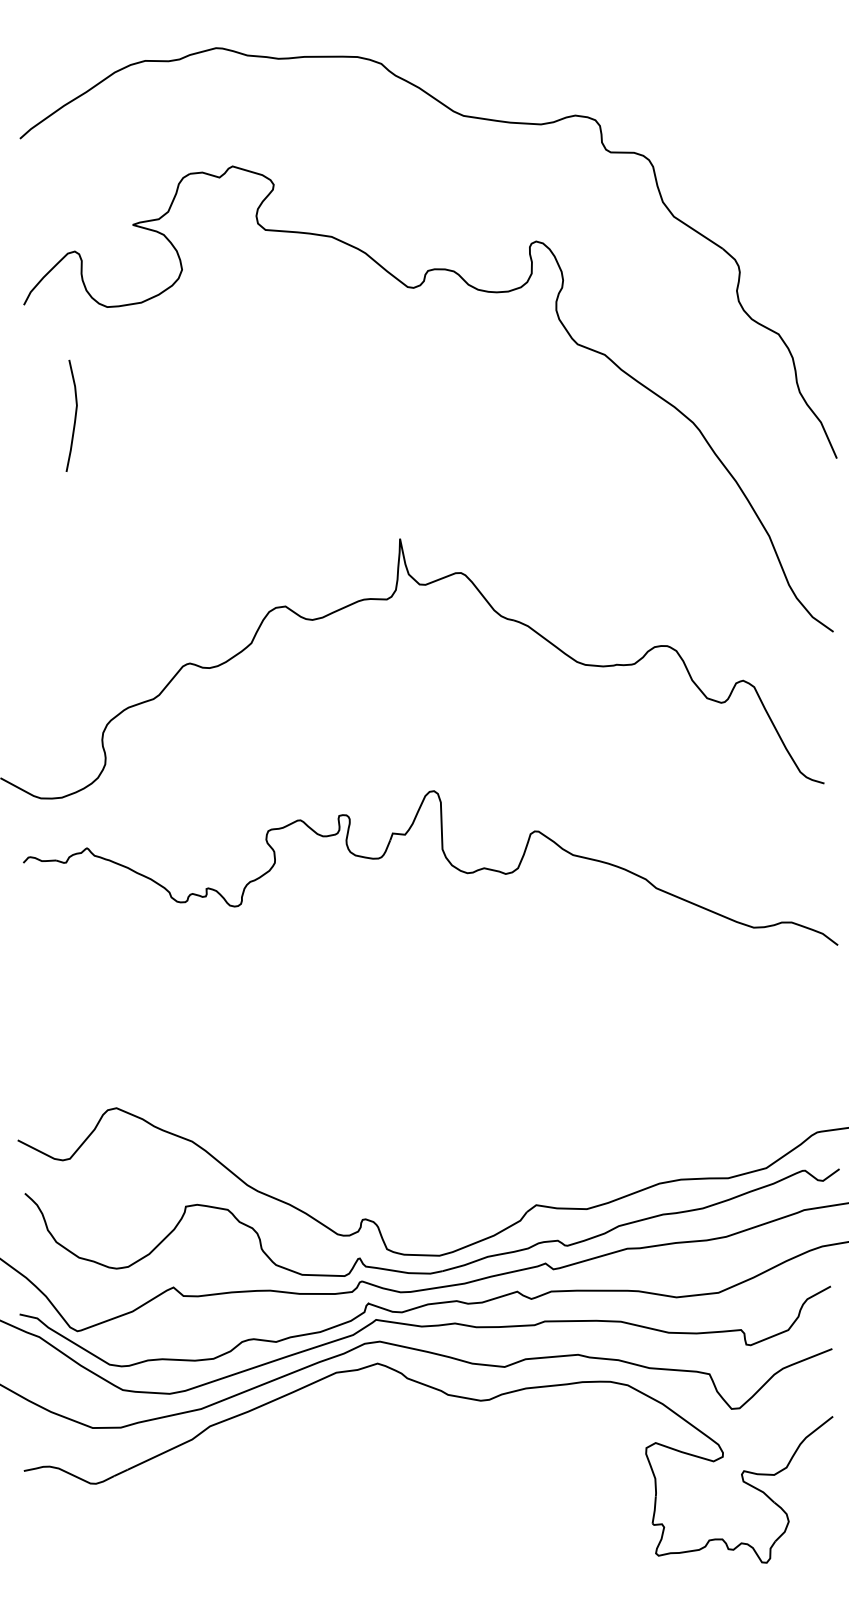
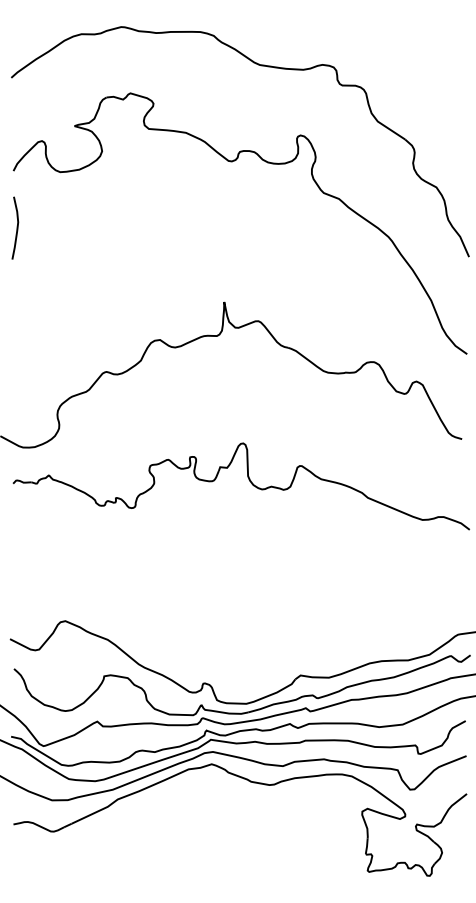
curve: (73, 414) -> (16, 227), moved

